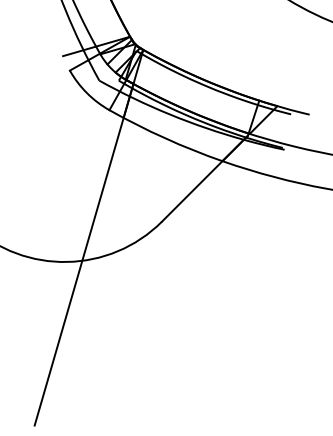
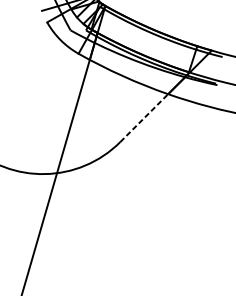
line: (192, 191) -> (144, 118), solid -> dashed

